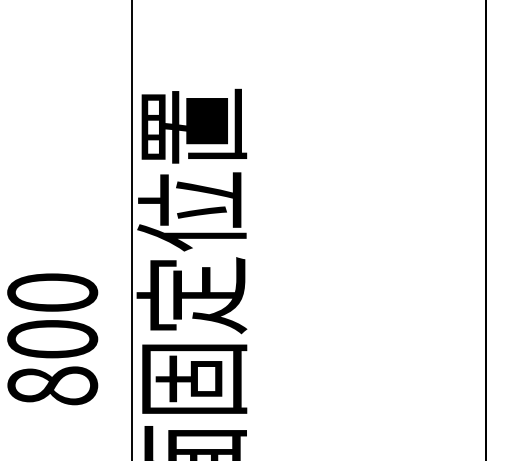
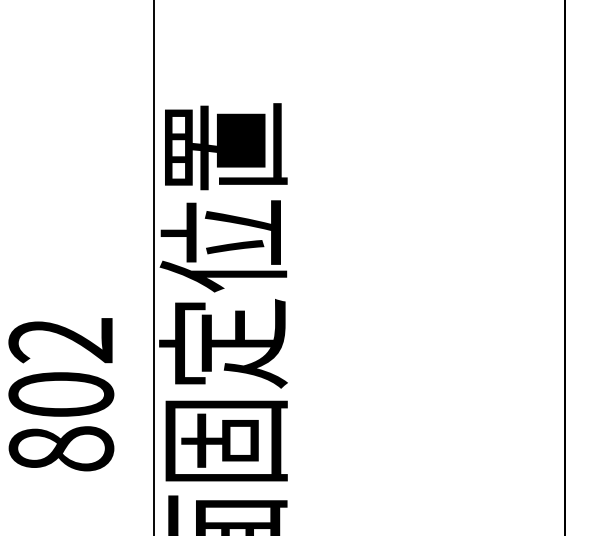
text: (52, 292) -> (61, 340), 800 -> 802

